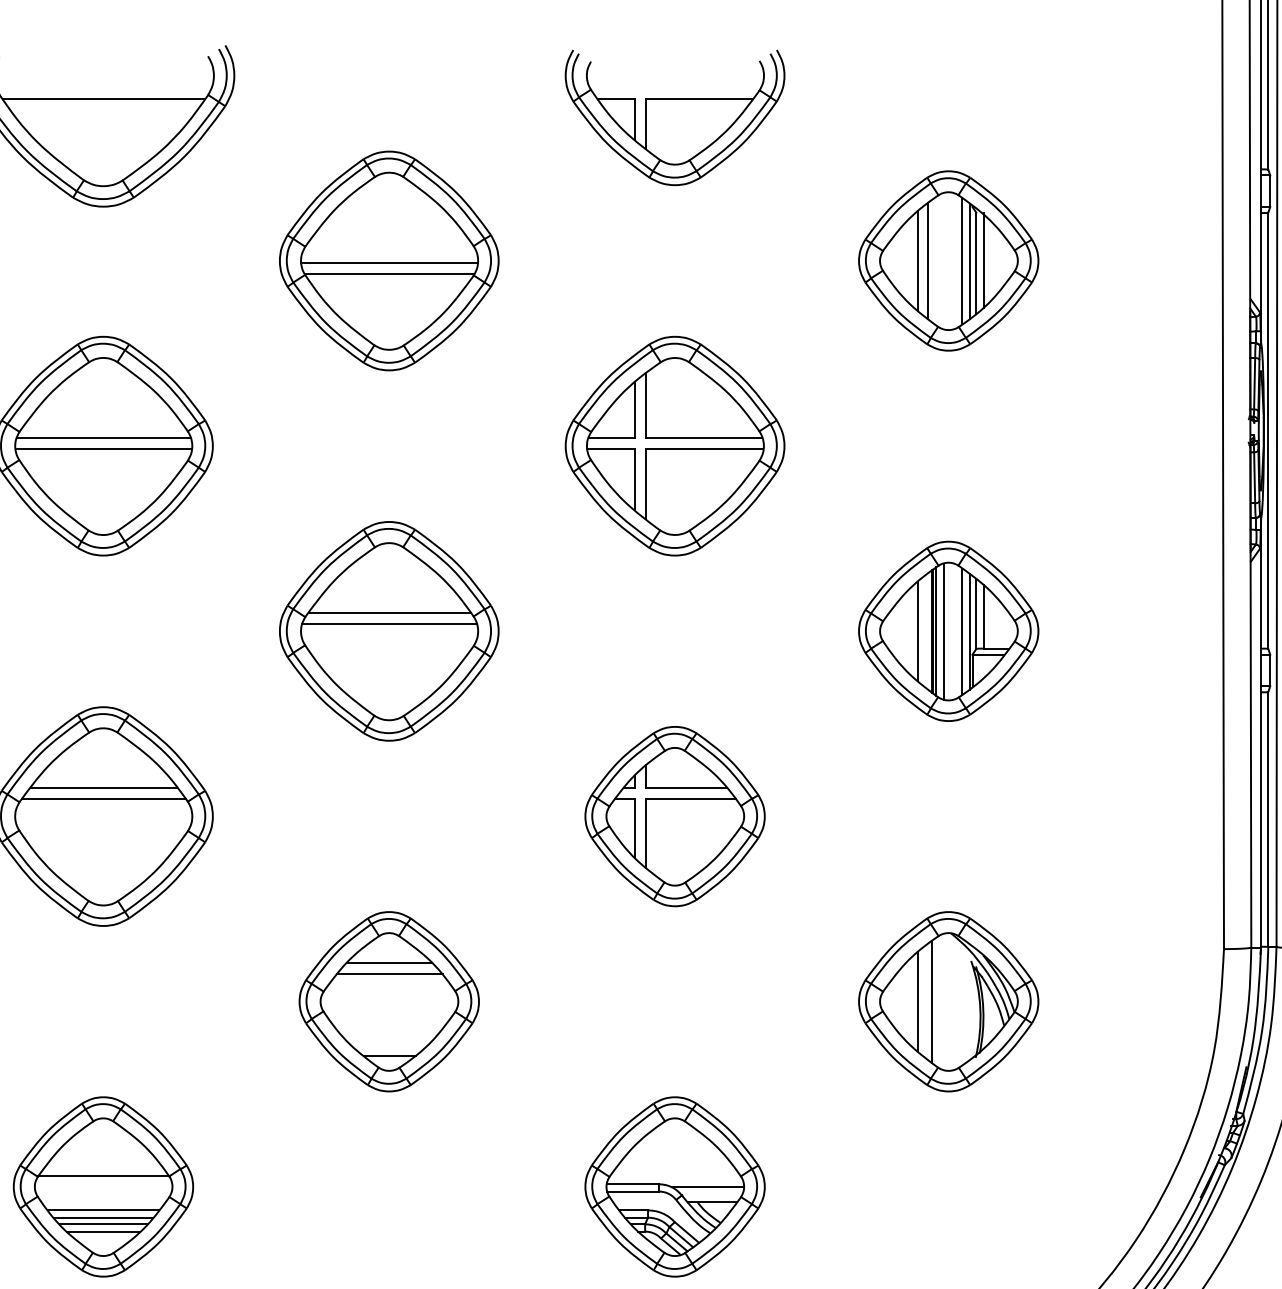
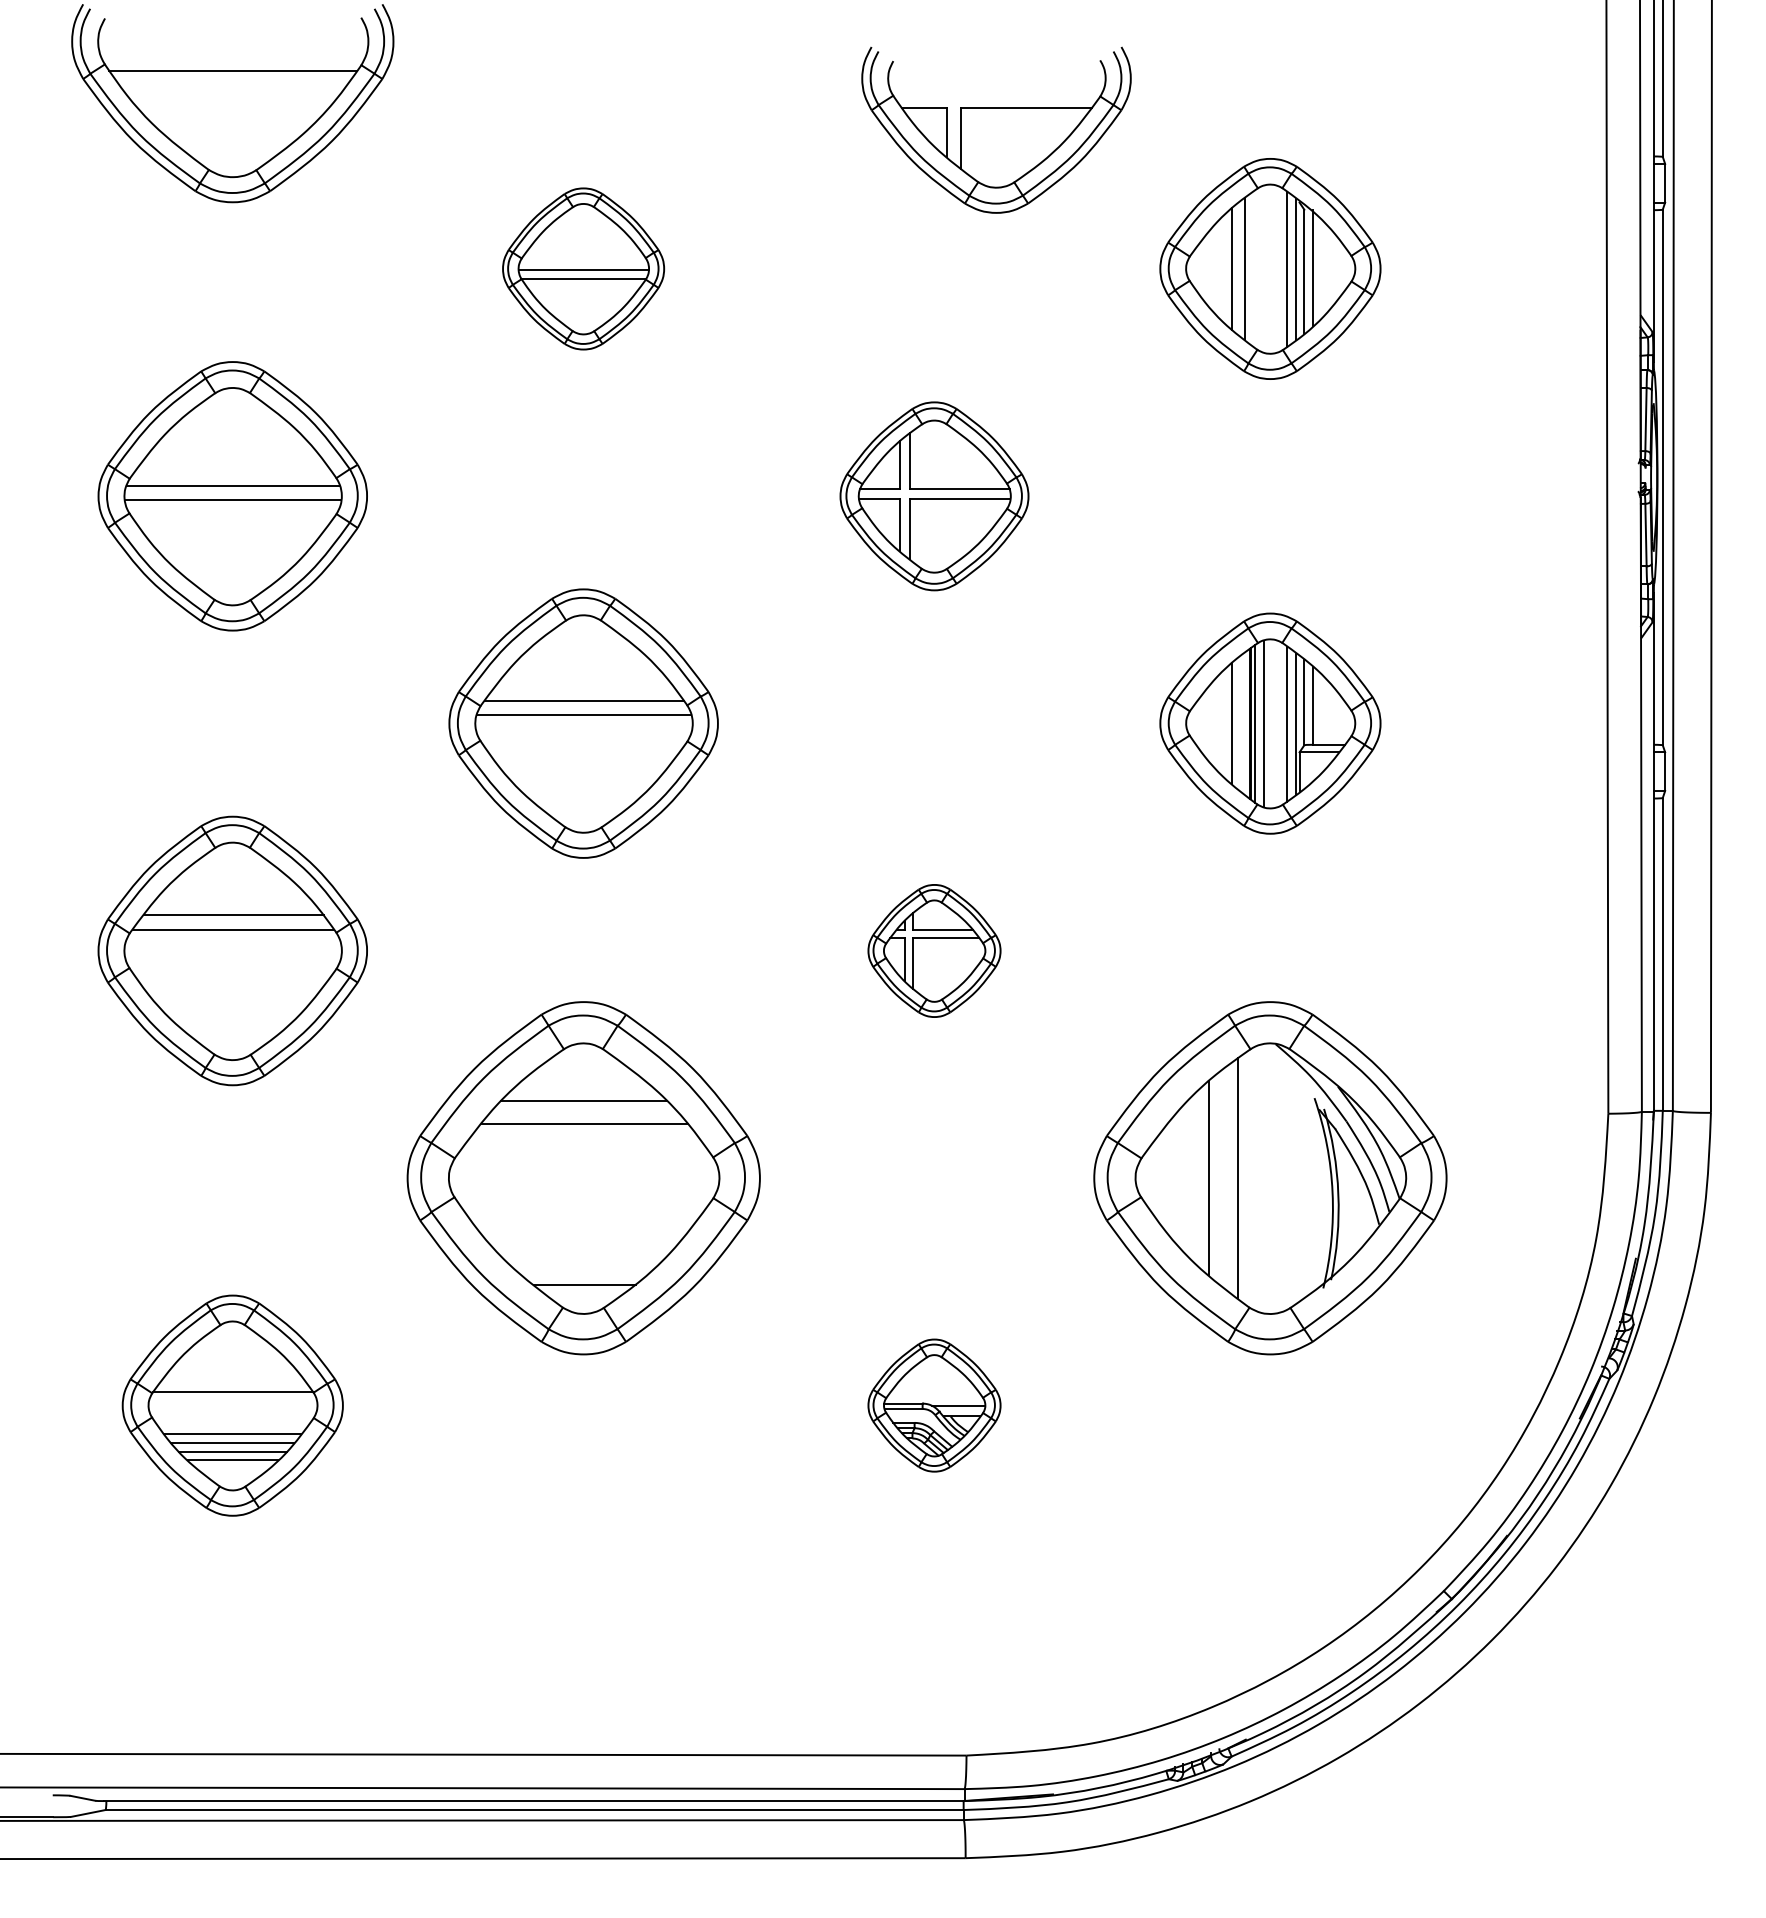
part: (675, 117) -> (996, 129), moved
part: (389, 260) -> (583, 268), size x0.6
part: (675, 446) -> (934, 496), size x0.7
part: (675, 816) -> (934, 950), size x0.6
part: (389, 1001) -> (583, 1178), size x1.6
part: (948, 1001) -> (1270, 1178), size x1.6
part: (675, 1186) -> (934, 1405), size x0.6

